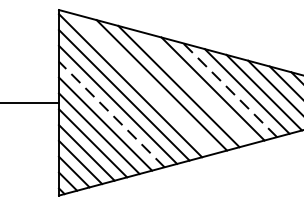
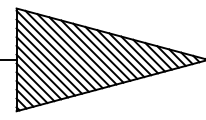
line: (143, 84) -> (63, 49), added
line: (196, 87) -> (92, 51), added
line: (230, 89) -> (111, 52), dashed -> solid
line: (111, 114) -> (45, 66), dashed -> solid

